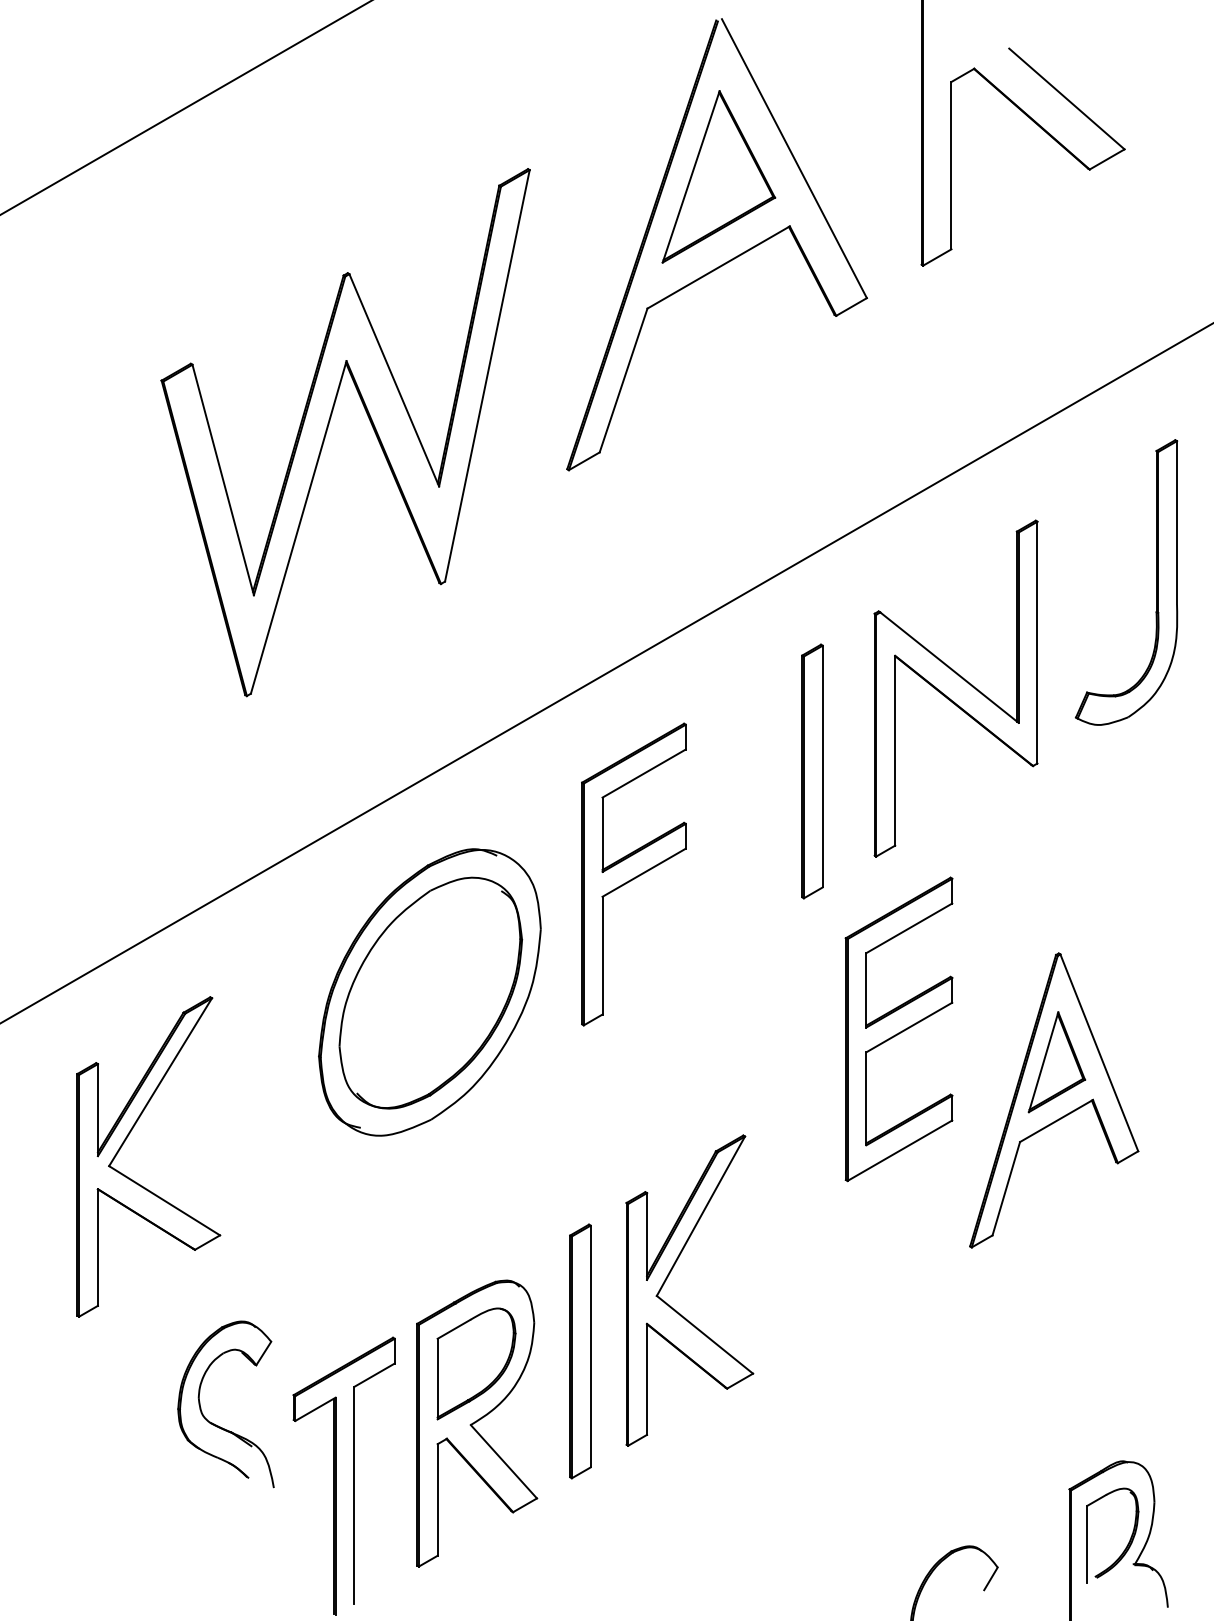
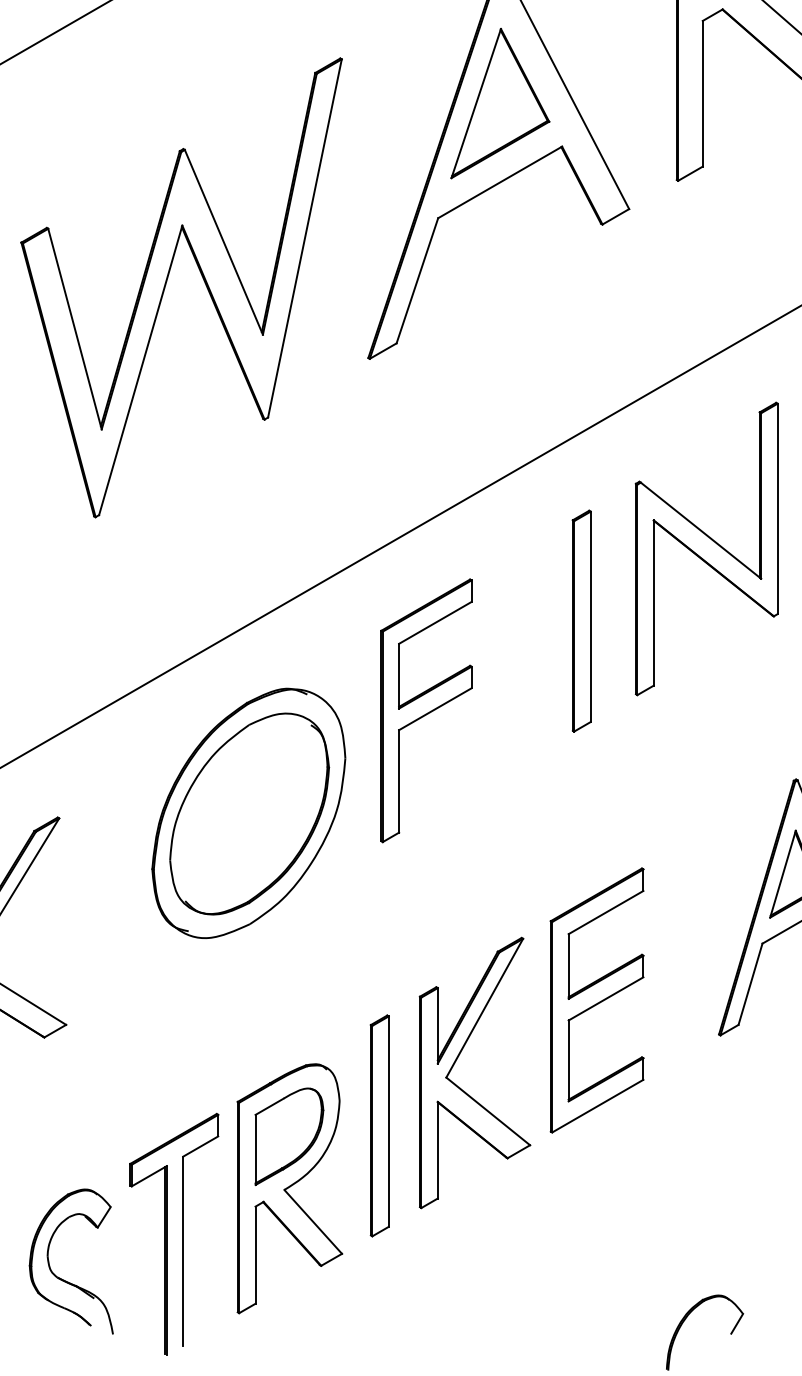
part: (328, 428) -> (166, 284), moved
part: (898, 1029) -> (596, 1000), moved
part: (216, 1424) -> (63, 1279), moved

